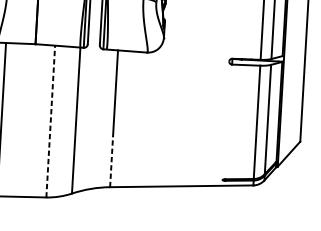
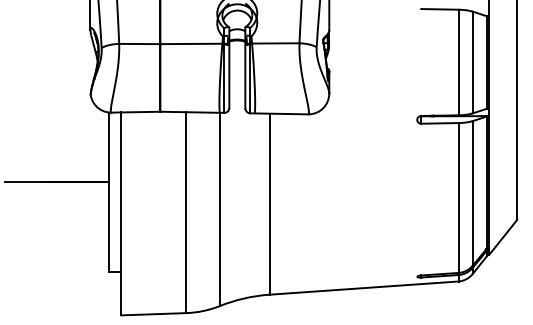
line: (50, 121) -> (186, 212), dashed -> solid
line: (111, 161) -> (269, 260), dashed -> solid

